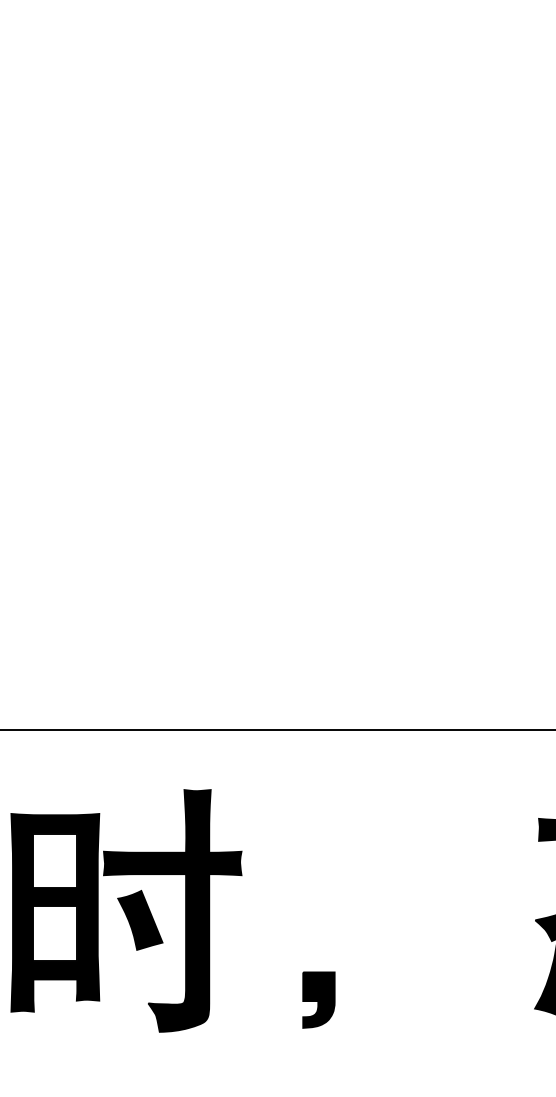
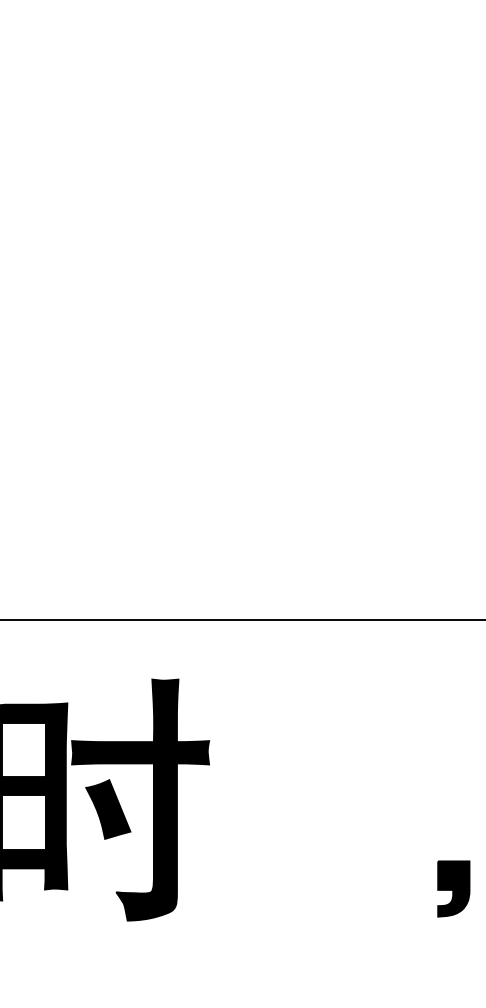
part: (318, 999) -> (453, 888), moved

